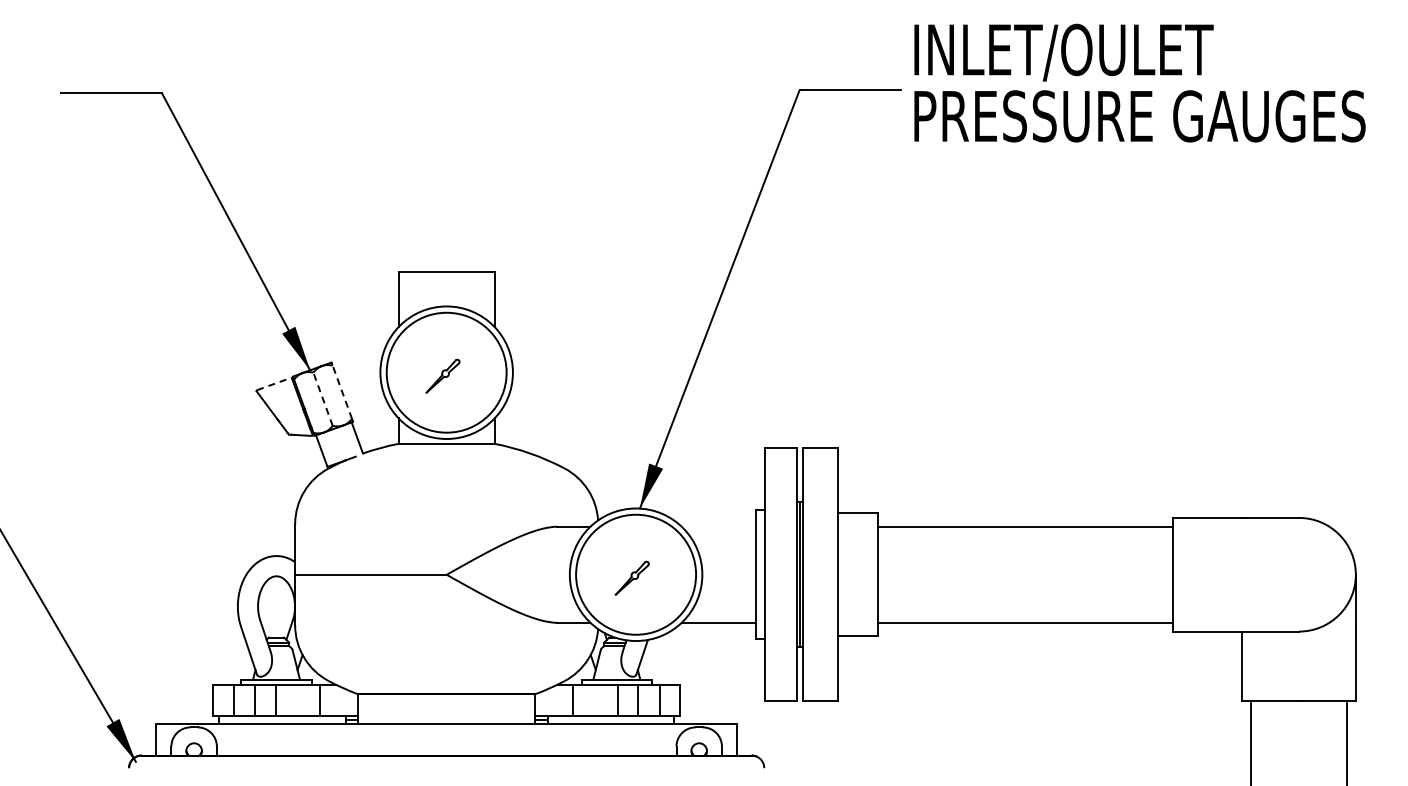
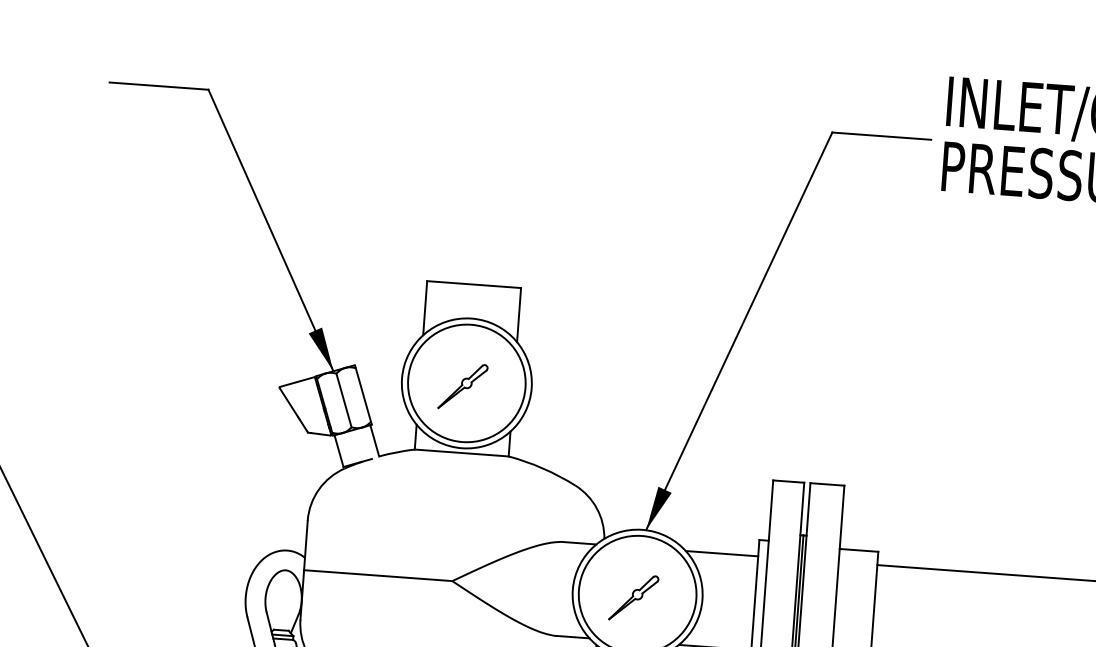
part: (442, 375) -> (462, 385), size x1.43
line: (274, 383) -> (297, 381), dashed -> solid
line: (342, 391) -> (363, 394), dashed -> solid
line: (322, 398) -> (343, 399), dashed -> solid
line: (718, 526) -> (721, 553), added
part: (631, 577) -> (632, 597), size x1.43

